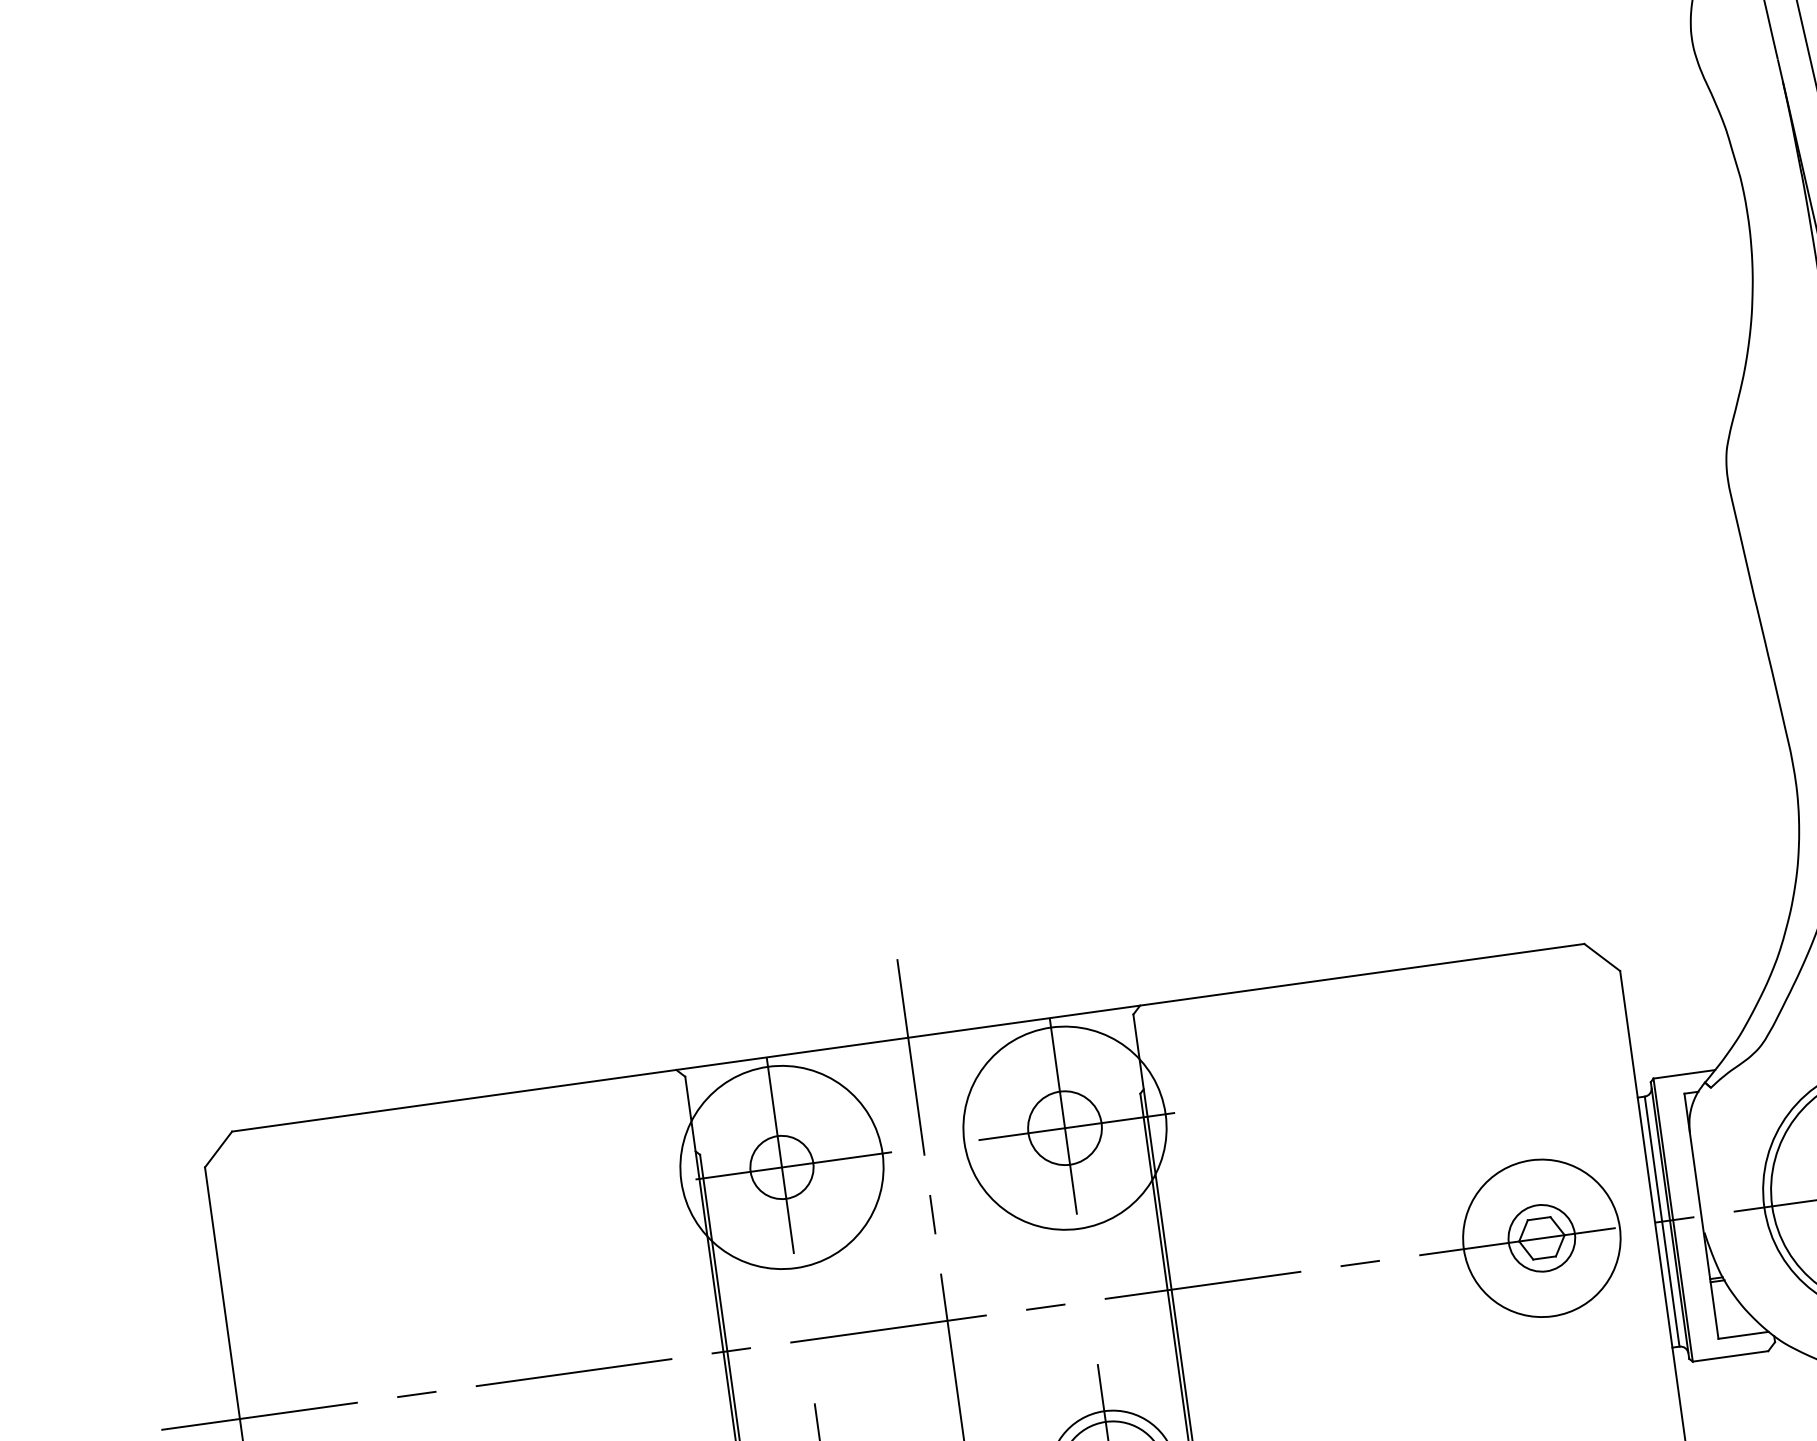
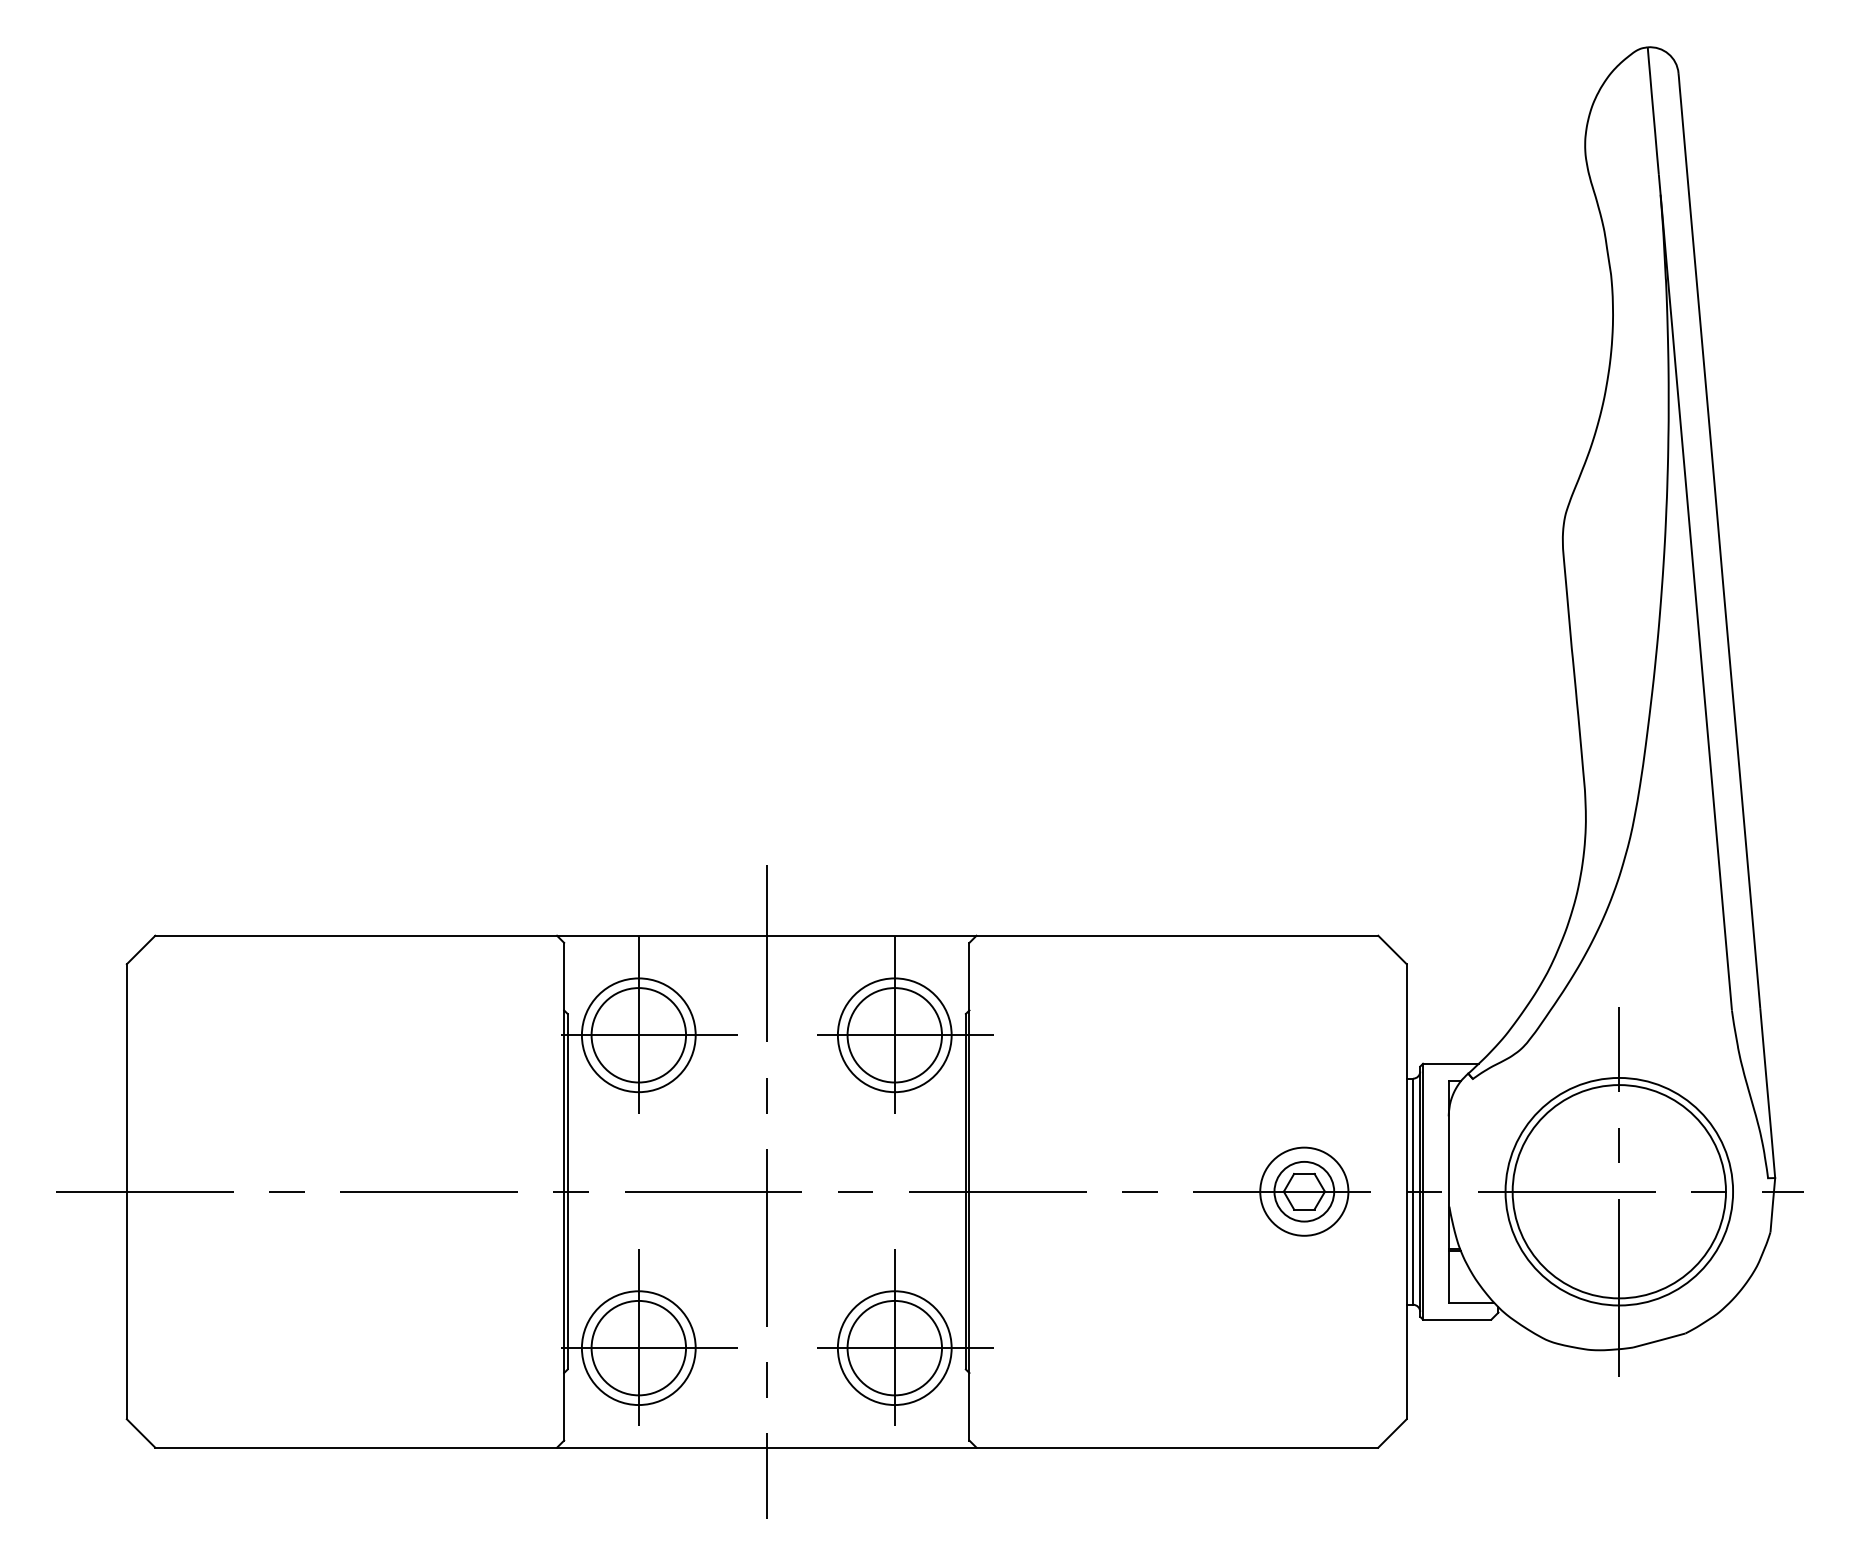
circle: (1064, 1128) -> (894, 1035), size x0.62
circle: (1064, 1128) -> (894, 1035), size x1.43
circle: (781, 1167) -> (638, 1035), size x0.62
circle: (781, 1167) -> (638, 1035), size x1.67
circle: (1542, 1238) -> (1304, 1191), size x0.62

